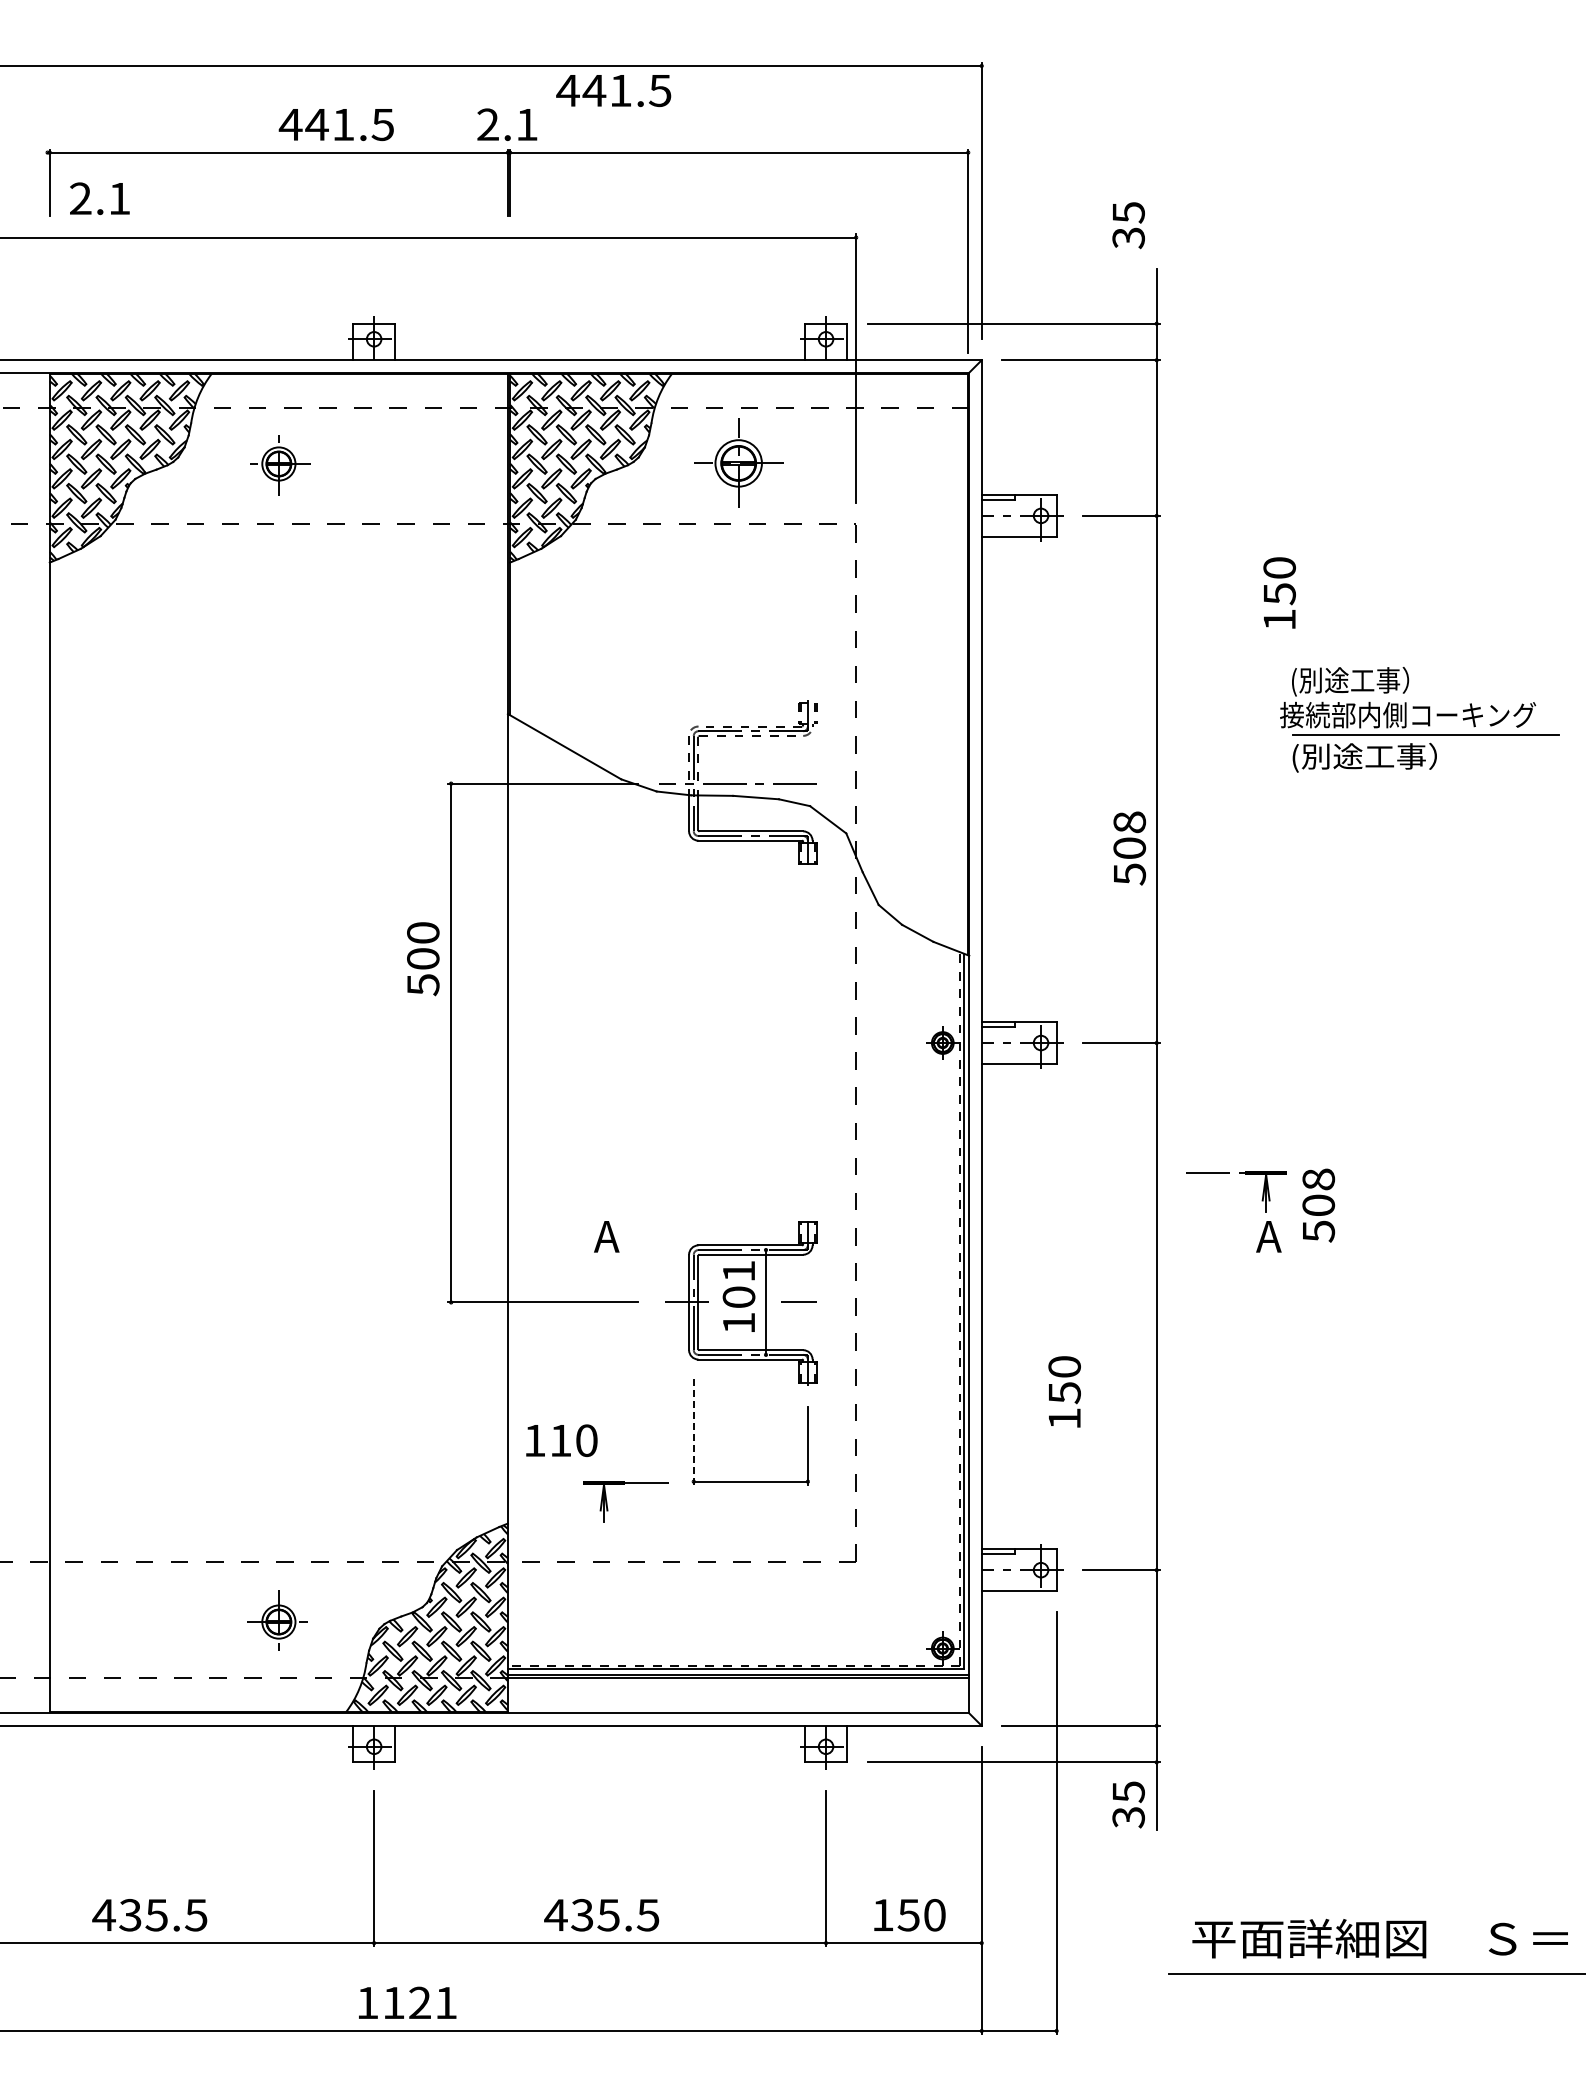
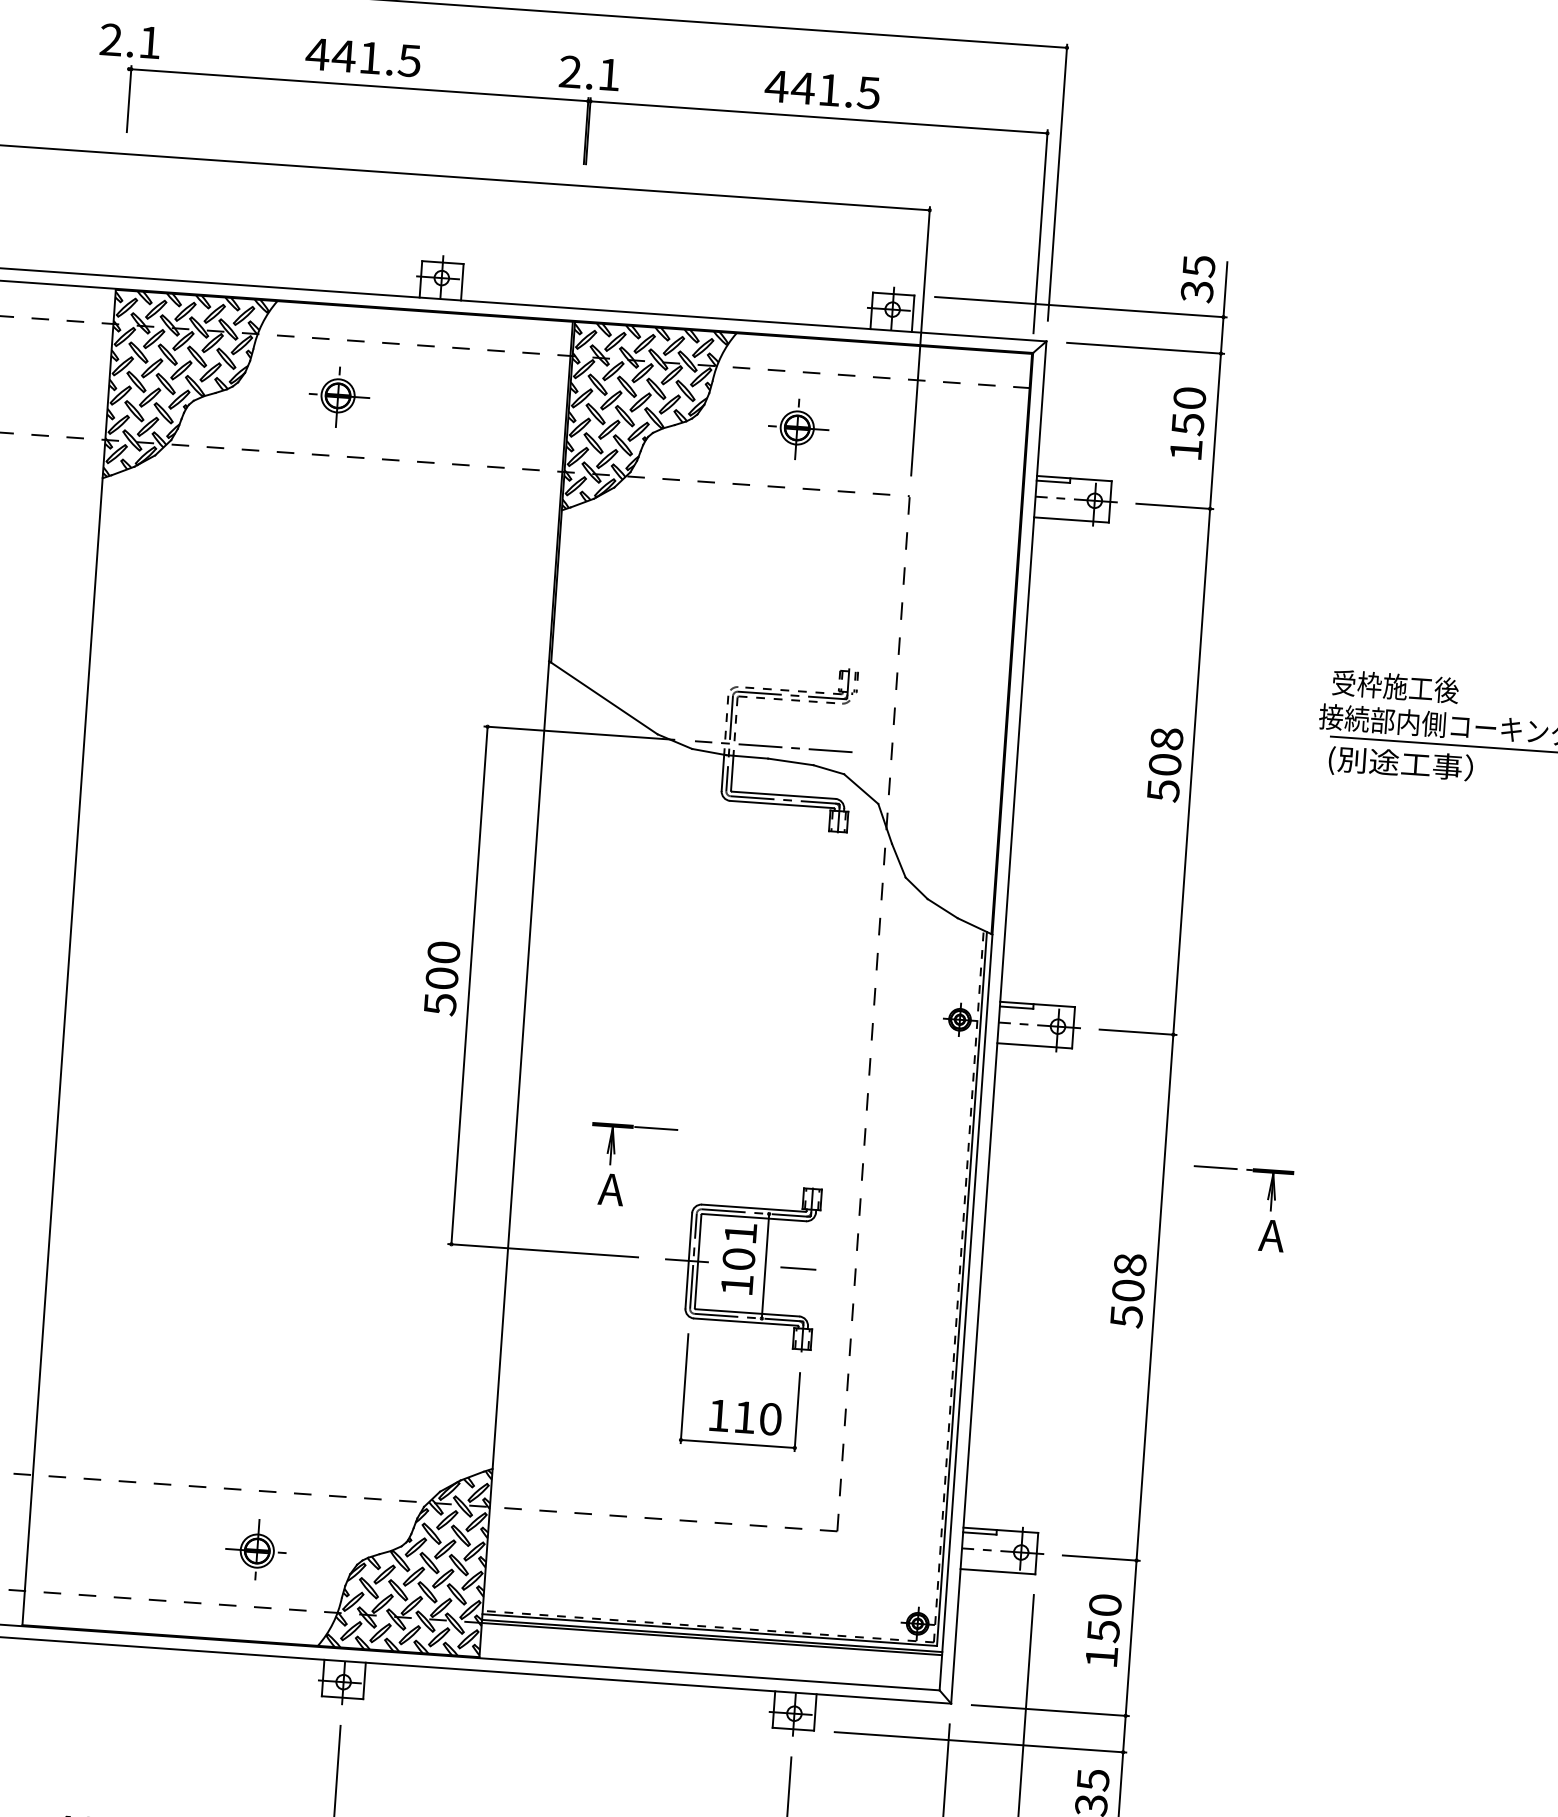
text: (613, 91) -> (822, 90), moved
text: (335, 125) -> (362, 58), moved
text: (99, 198) -> (129, 40), moved
text: (1128, 225) -> (1197, 279), moved
part: (740, 465) -> (798, 429), size x0.71
text: (1279, 592) -> (1187, 422), moved
text: (1354, 681) -> (1395, 687), (別途工事） -> 受枠施工後
text: (1129, 848) -> (1164, 764), moved
text: (423, 959) -> (442, 979), moved
text: (1318, 1205) -> (1128, 1290), moved
text: (1064, 1391) -> (1103, 1629), moved
line: (693, 1430) -> (684, 1388), dashed -> solid
text: (561, 1440) -> (745, 1417), moved
part: (624, 1484) -> (633, 1128), moved

